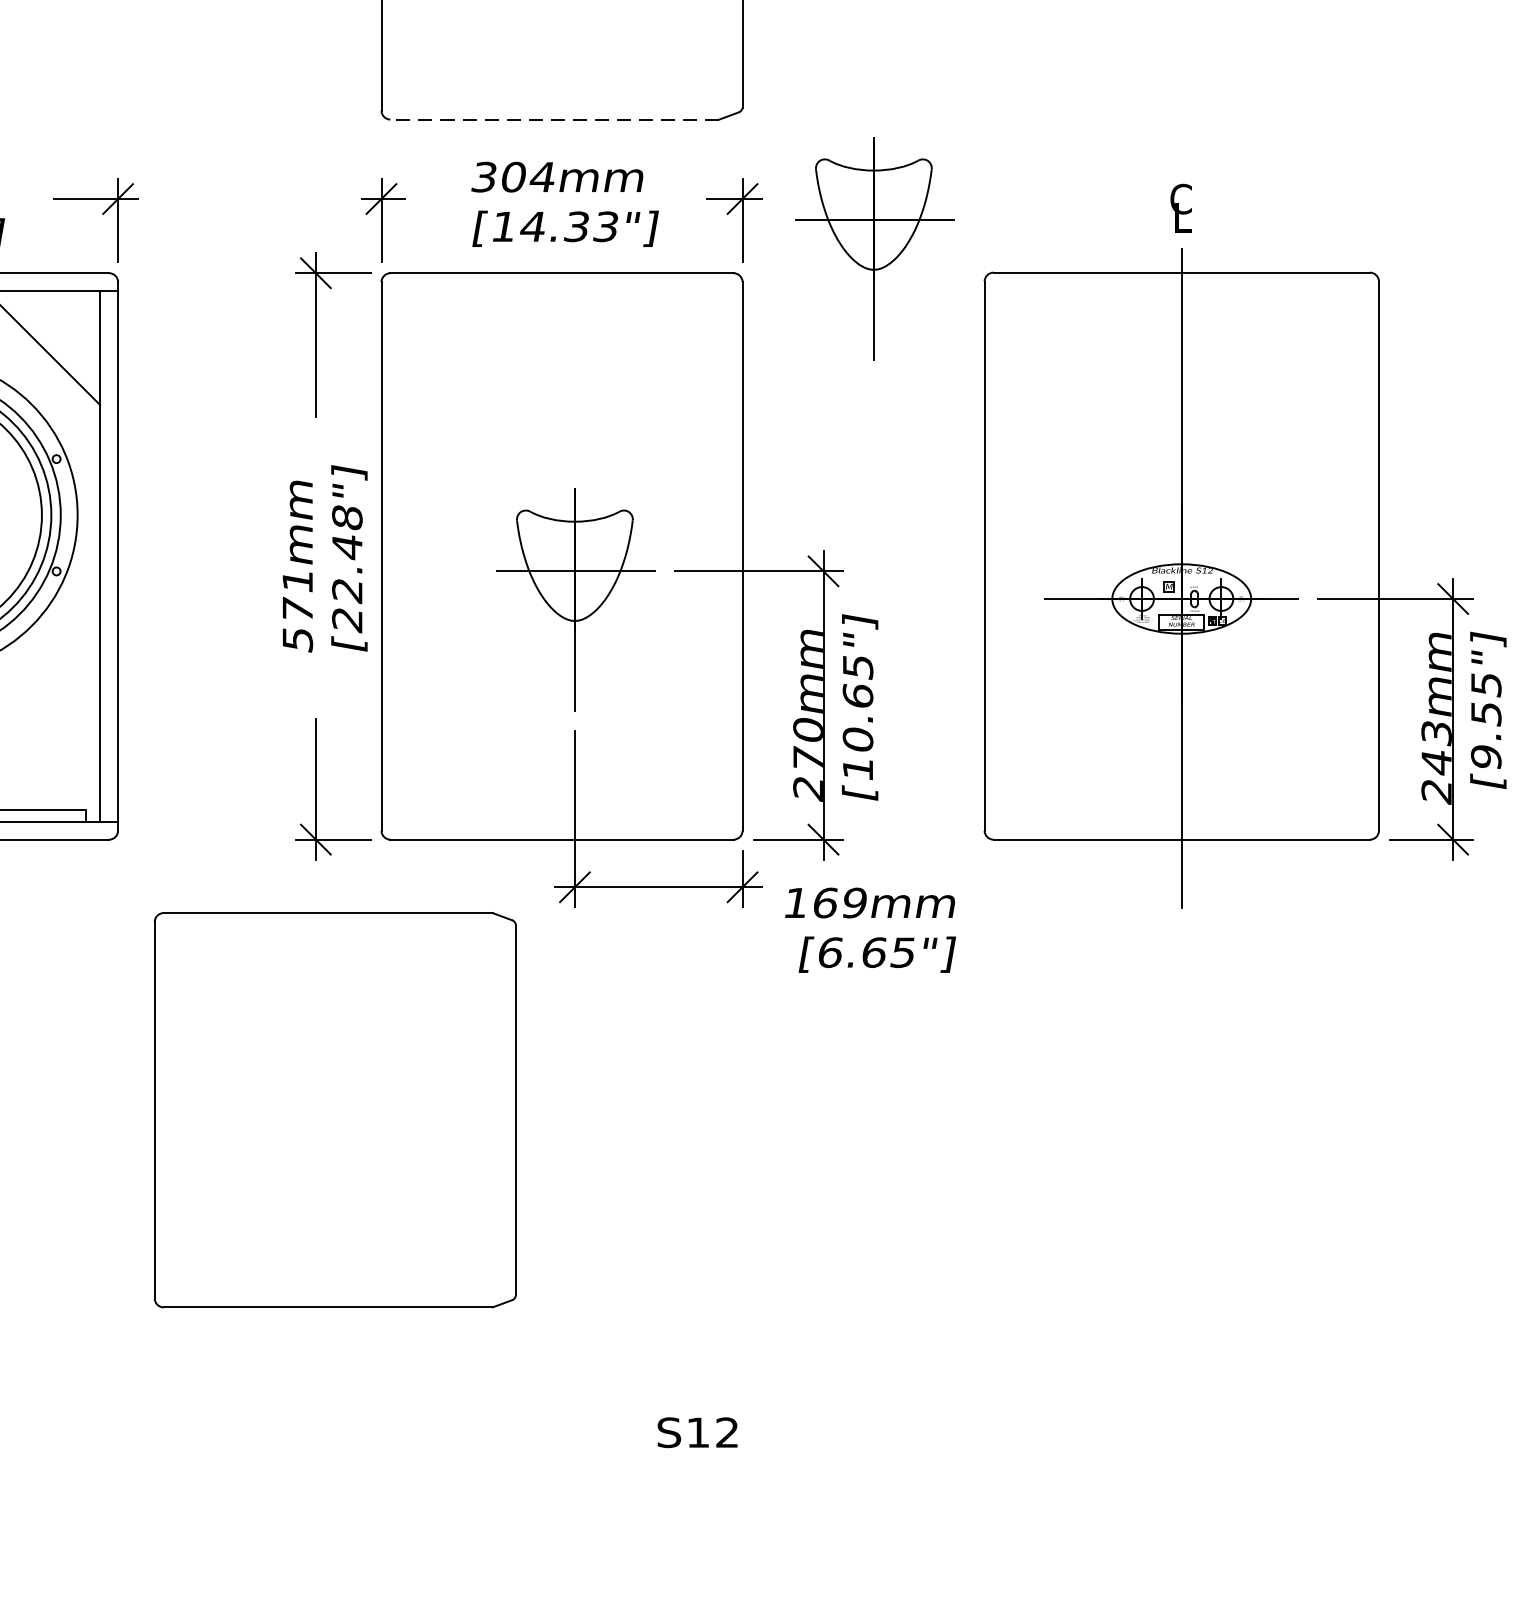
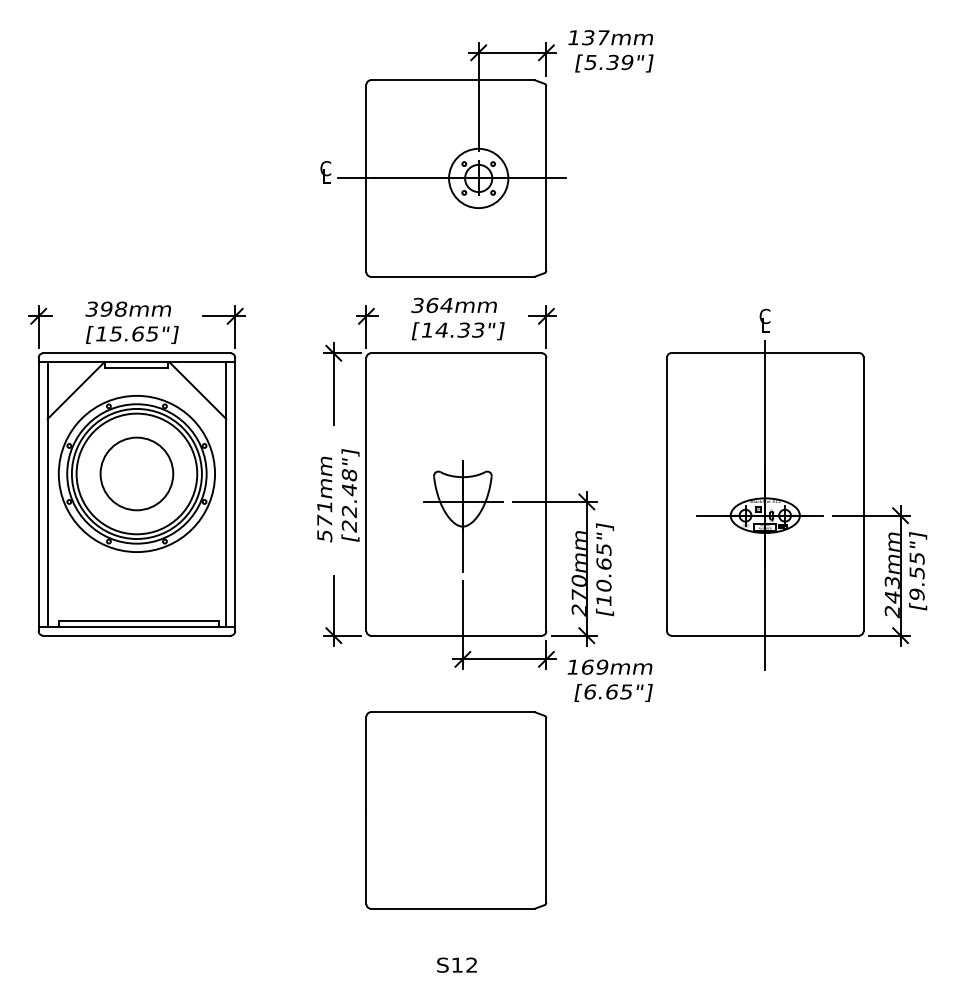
line: (554, 119) -> (452, 276), dashed -> solid
text: (513, 175) -> (432, 304), 304mm -> 364mm
part: (875, 249) -> (612, 341), removed
part: (335, 1110) -> (456, 810), moved
text: (696, 1431) -> (456, 964), moved

